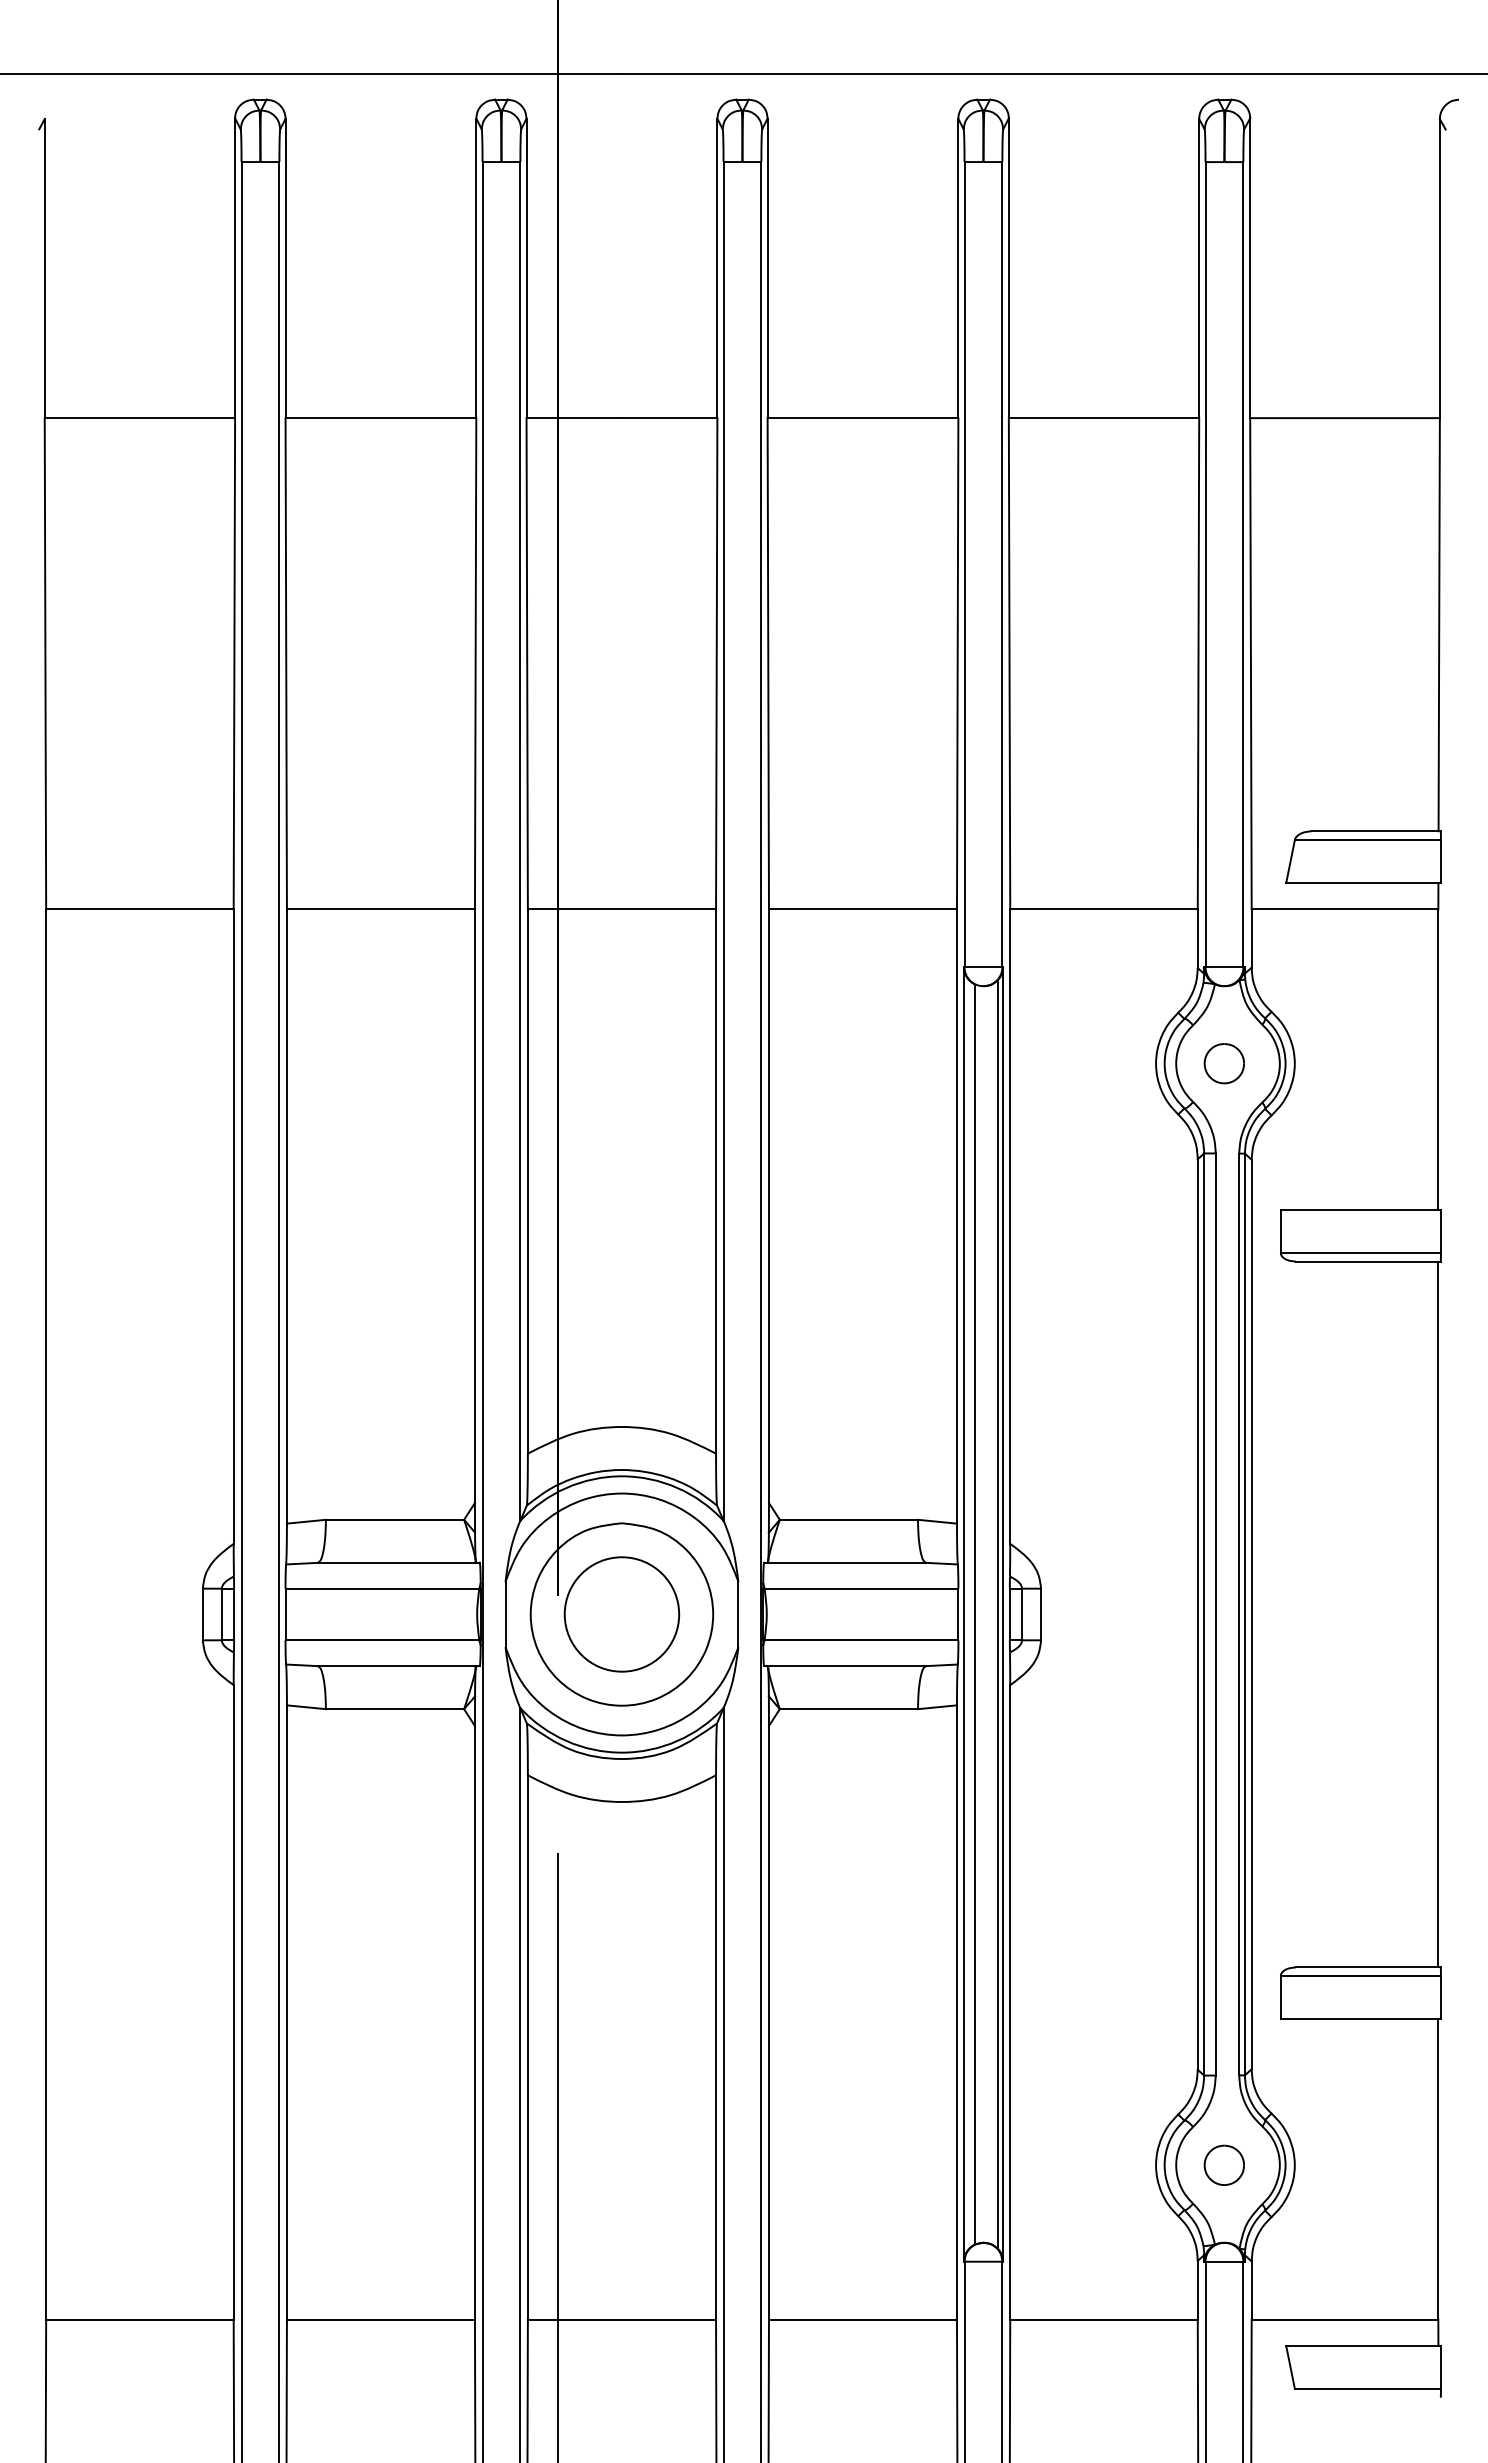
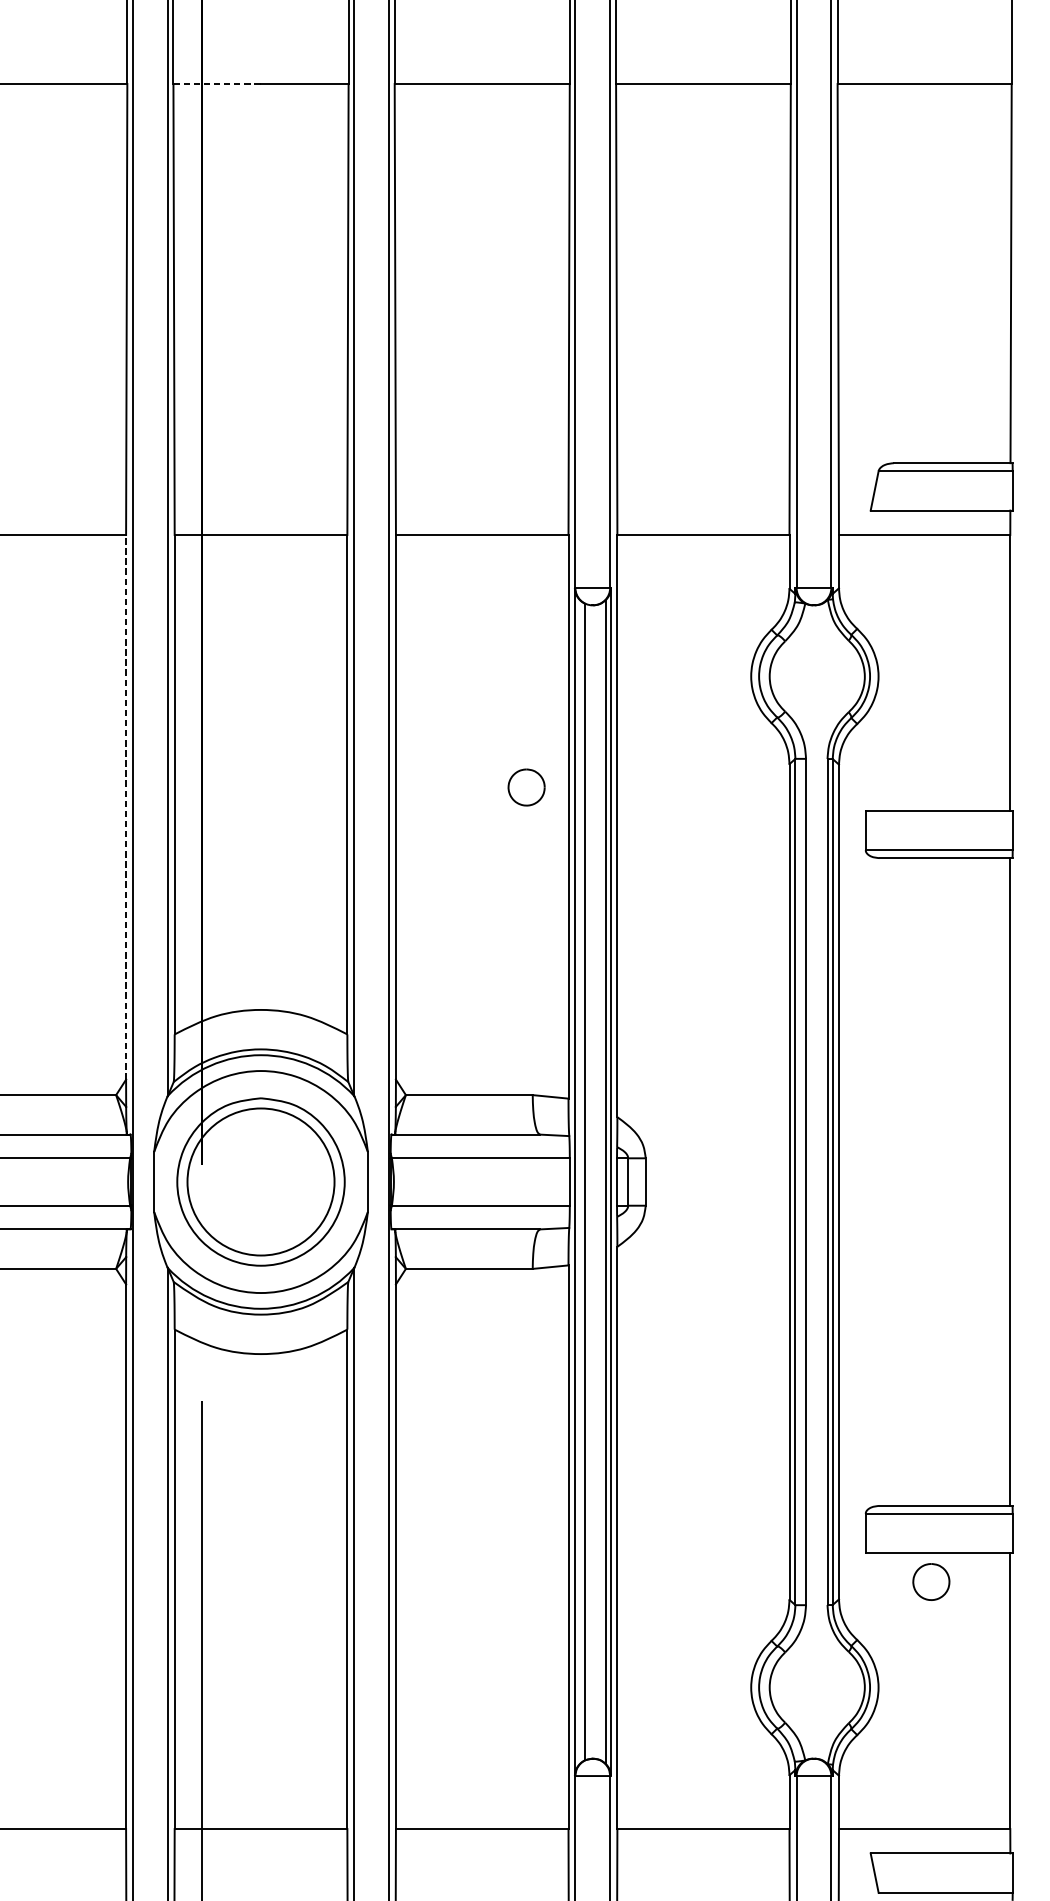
line: (574, 418) -> (217, 84), solid -> dashed
part: (1223, 1063) -> (525, 787), moved
line: (474, 1206) -> (125, 807), solid -> dashed
circle: (621, 1614) -> (260, 1182), size x1.4
part: (1223, 2164) -> (930, 1581), moved

